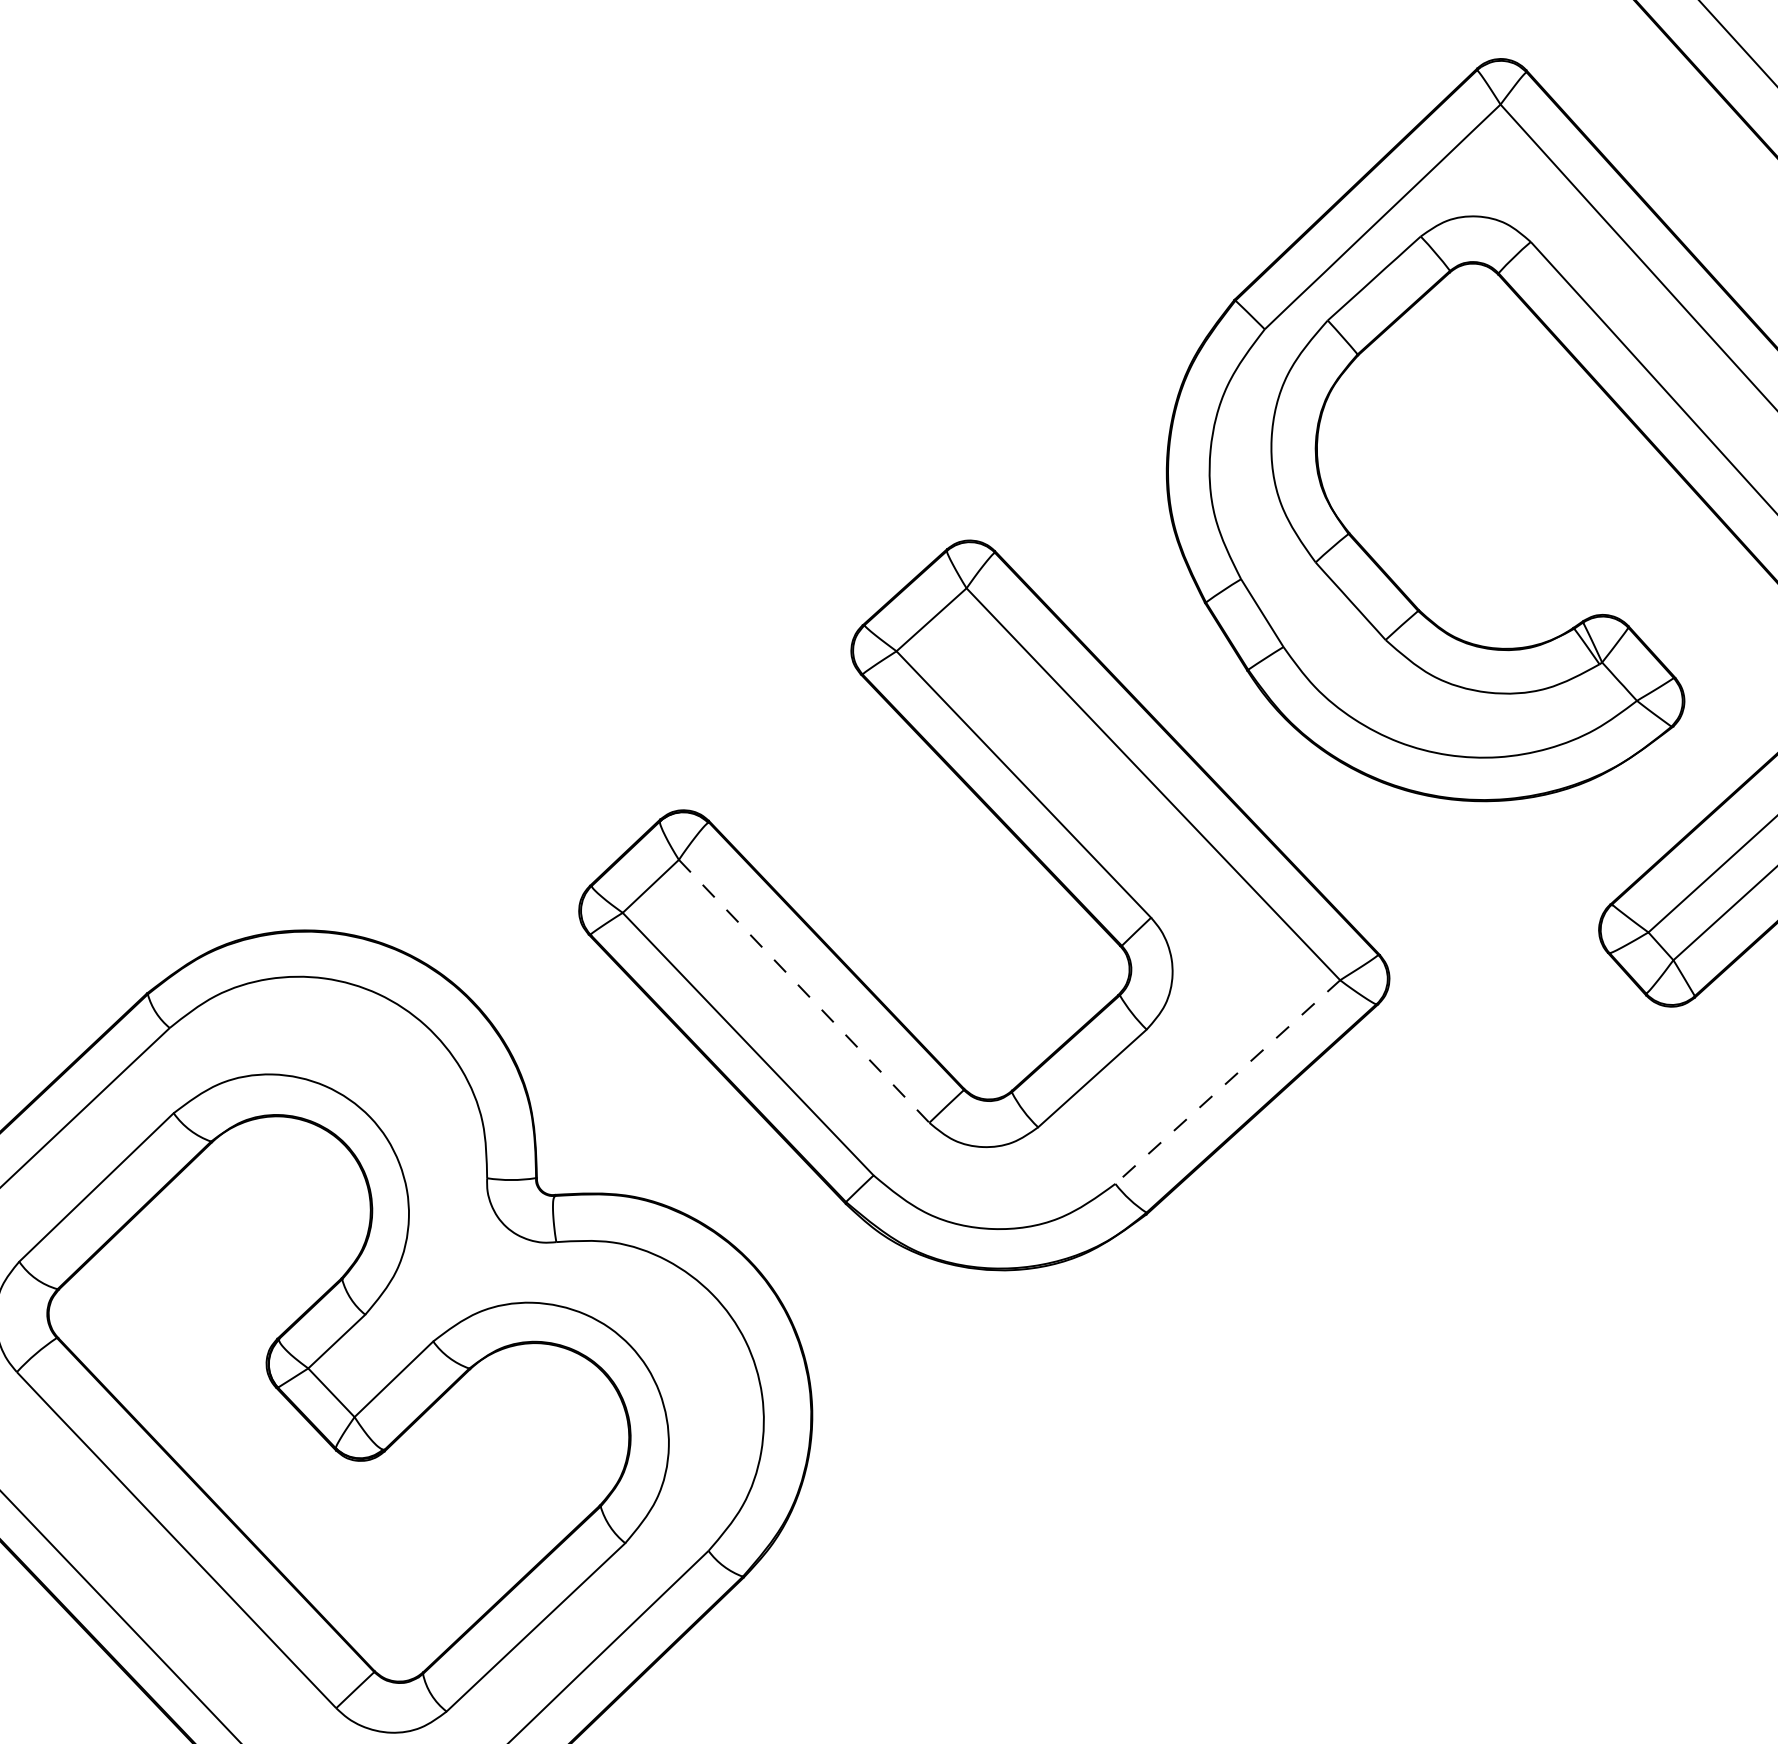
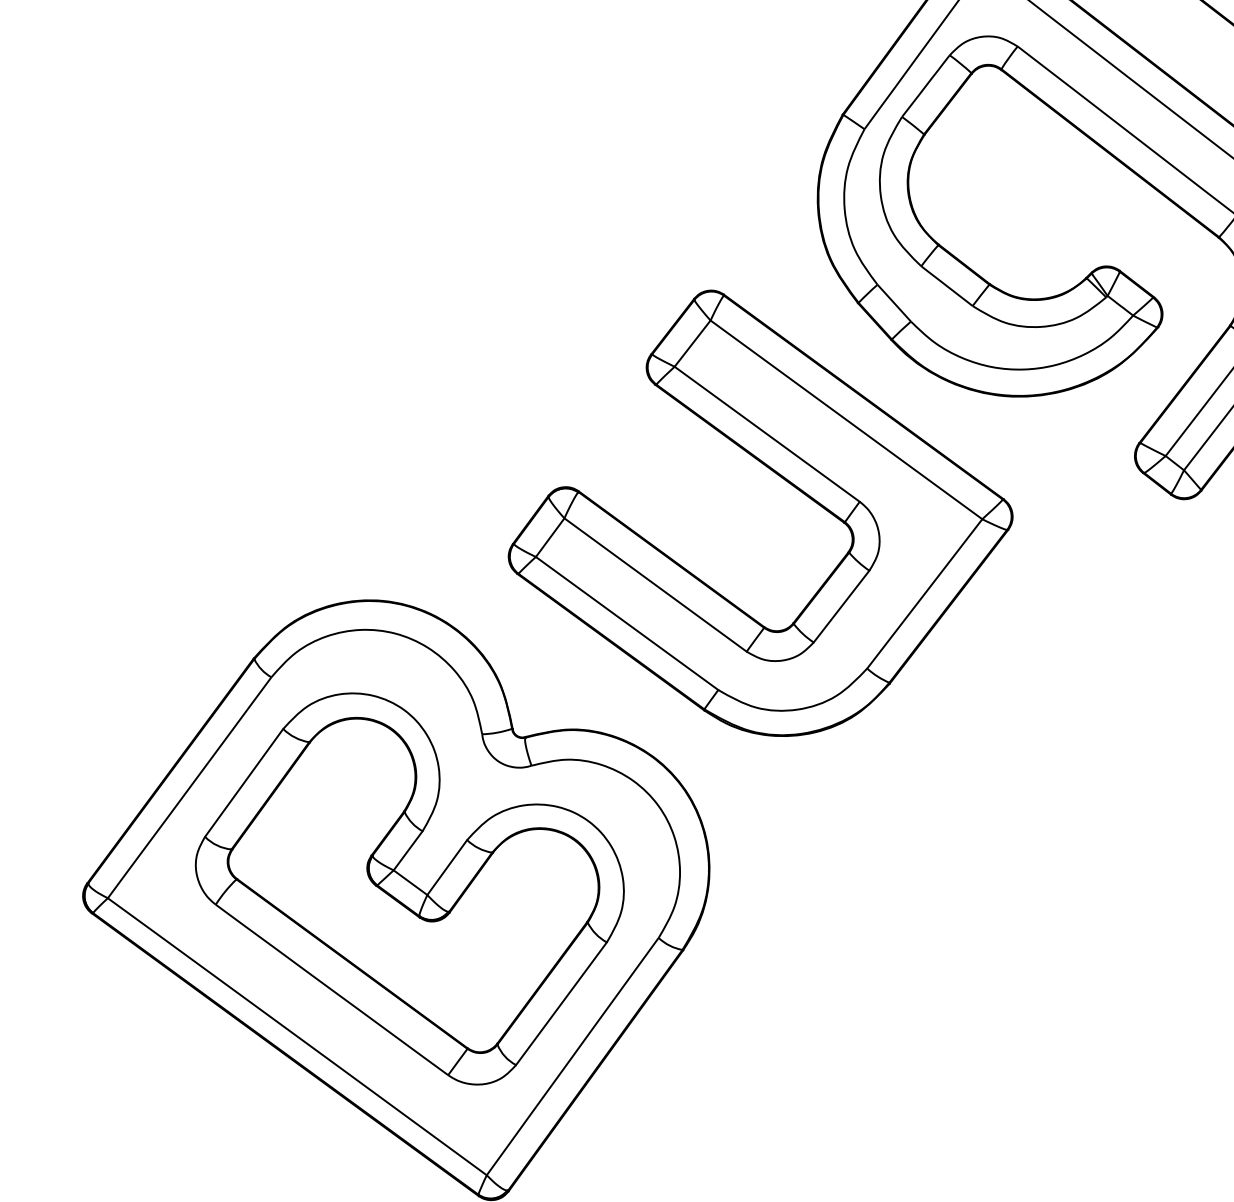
line: (803, 992) -> (655, 585), dashed -> solid
line: (1227, 1082) -> (924, 594), dashed -> solid

